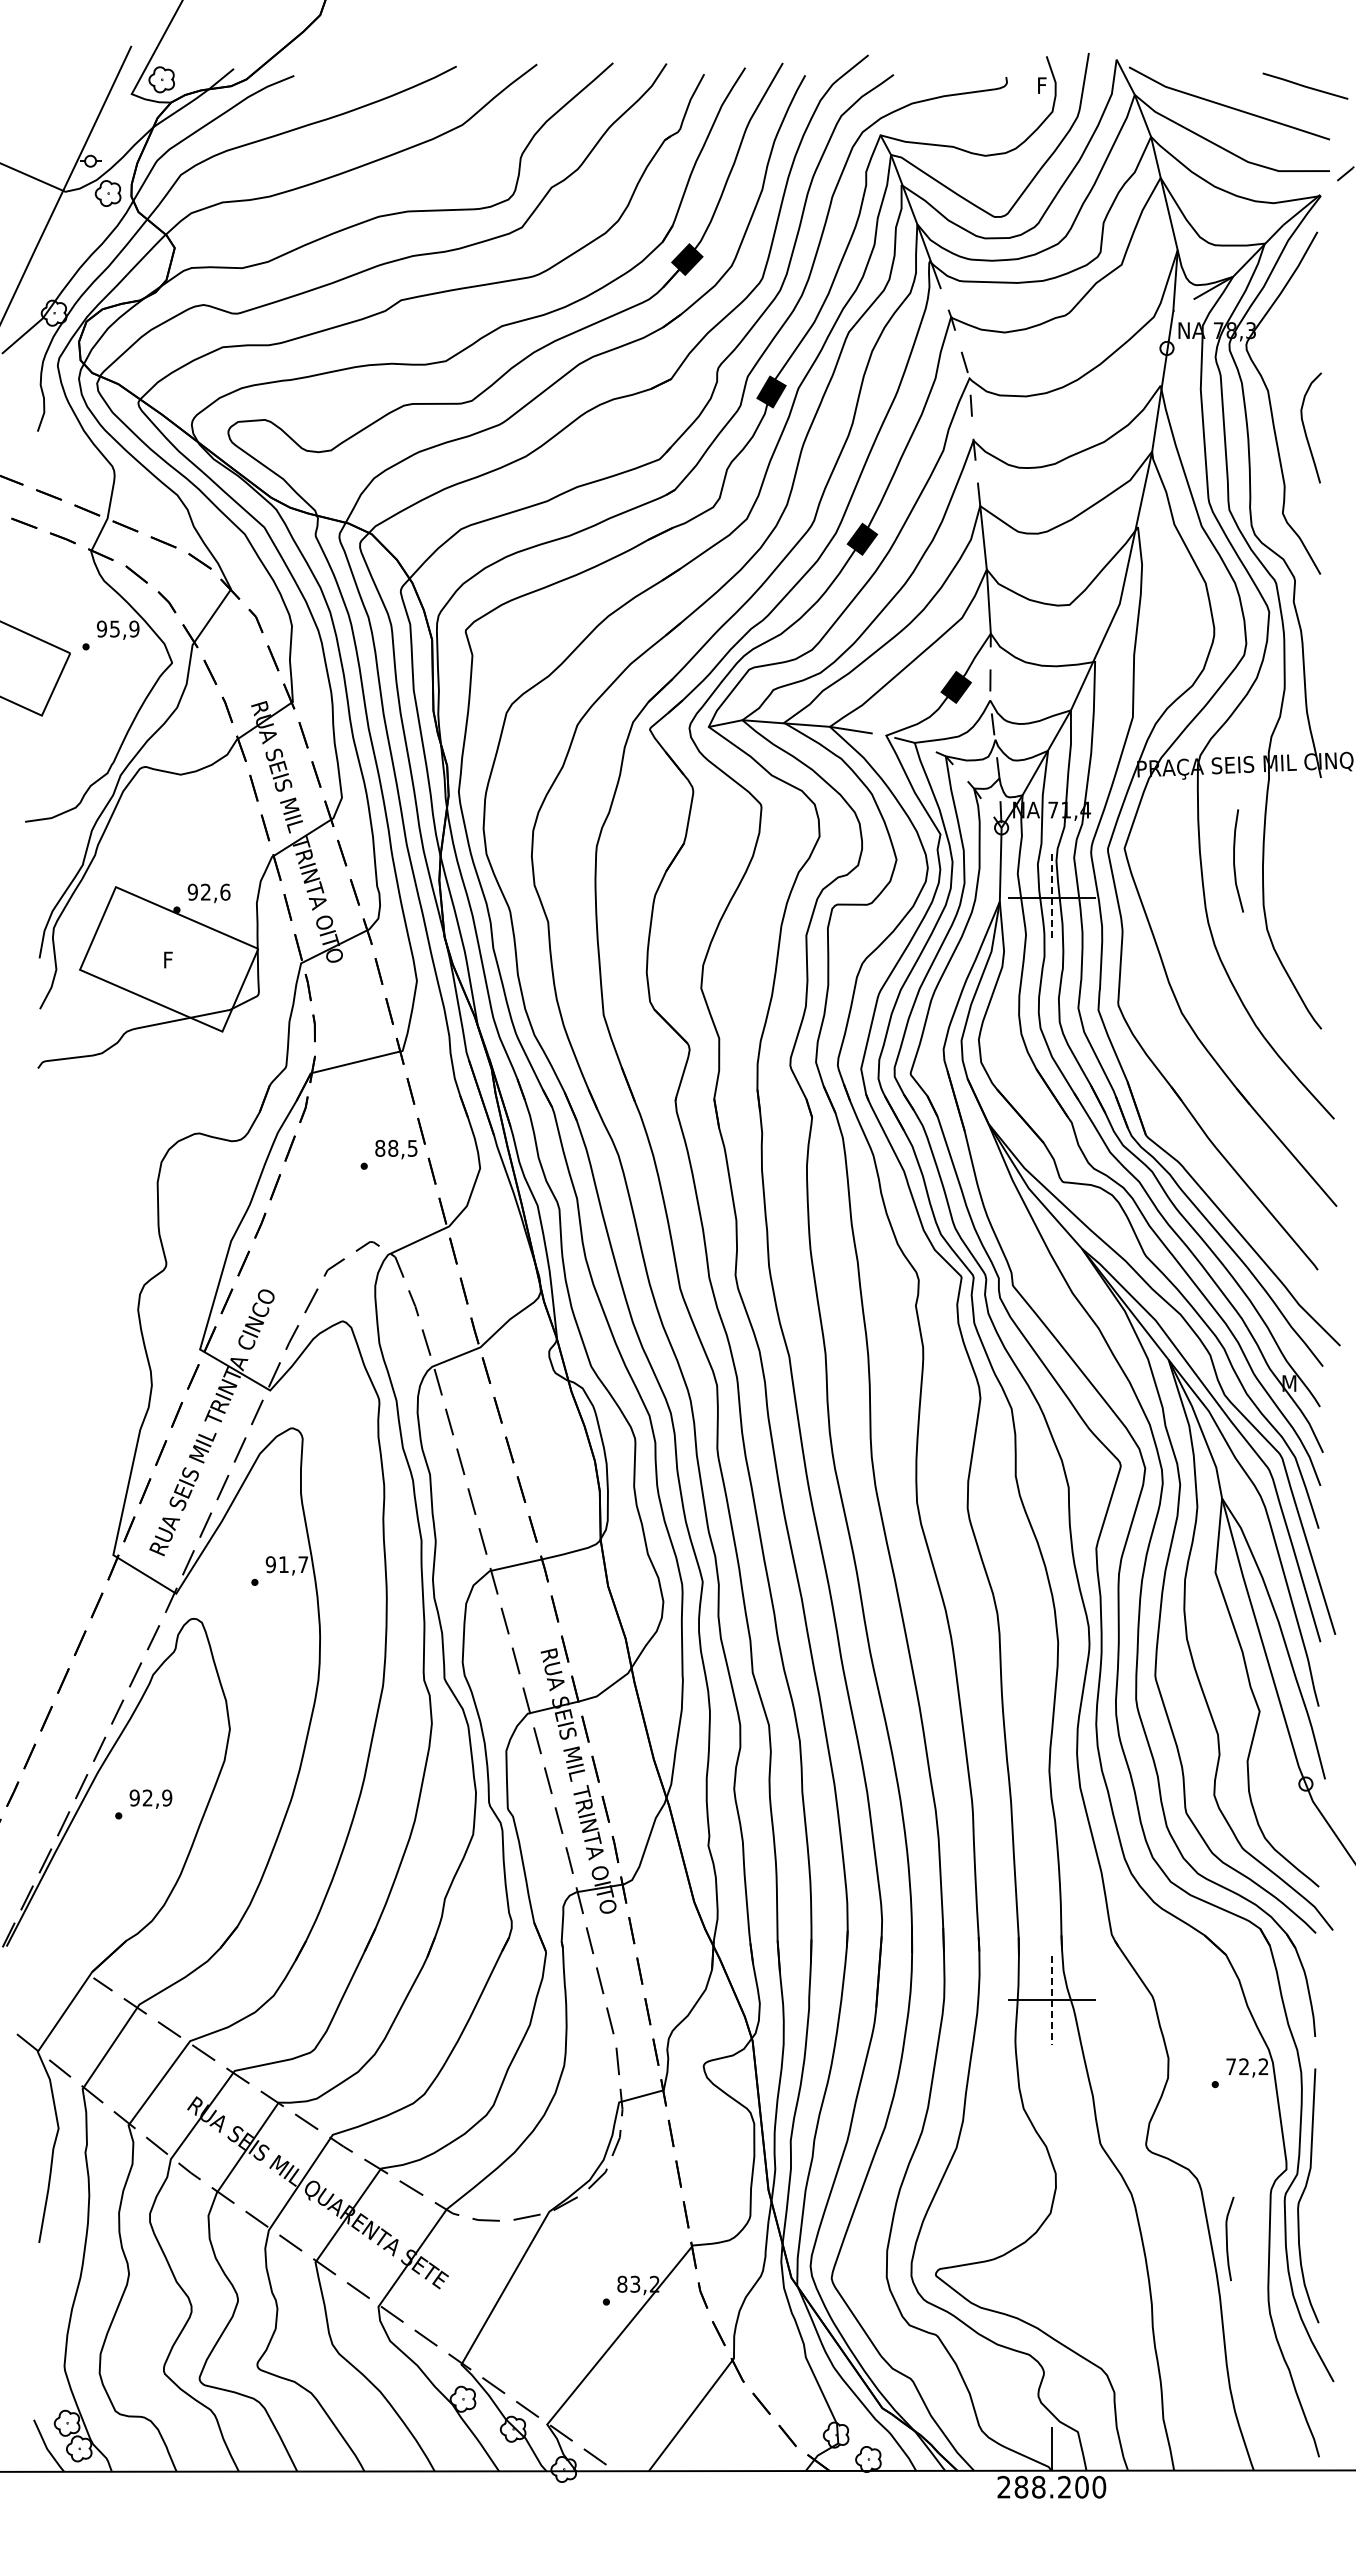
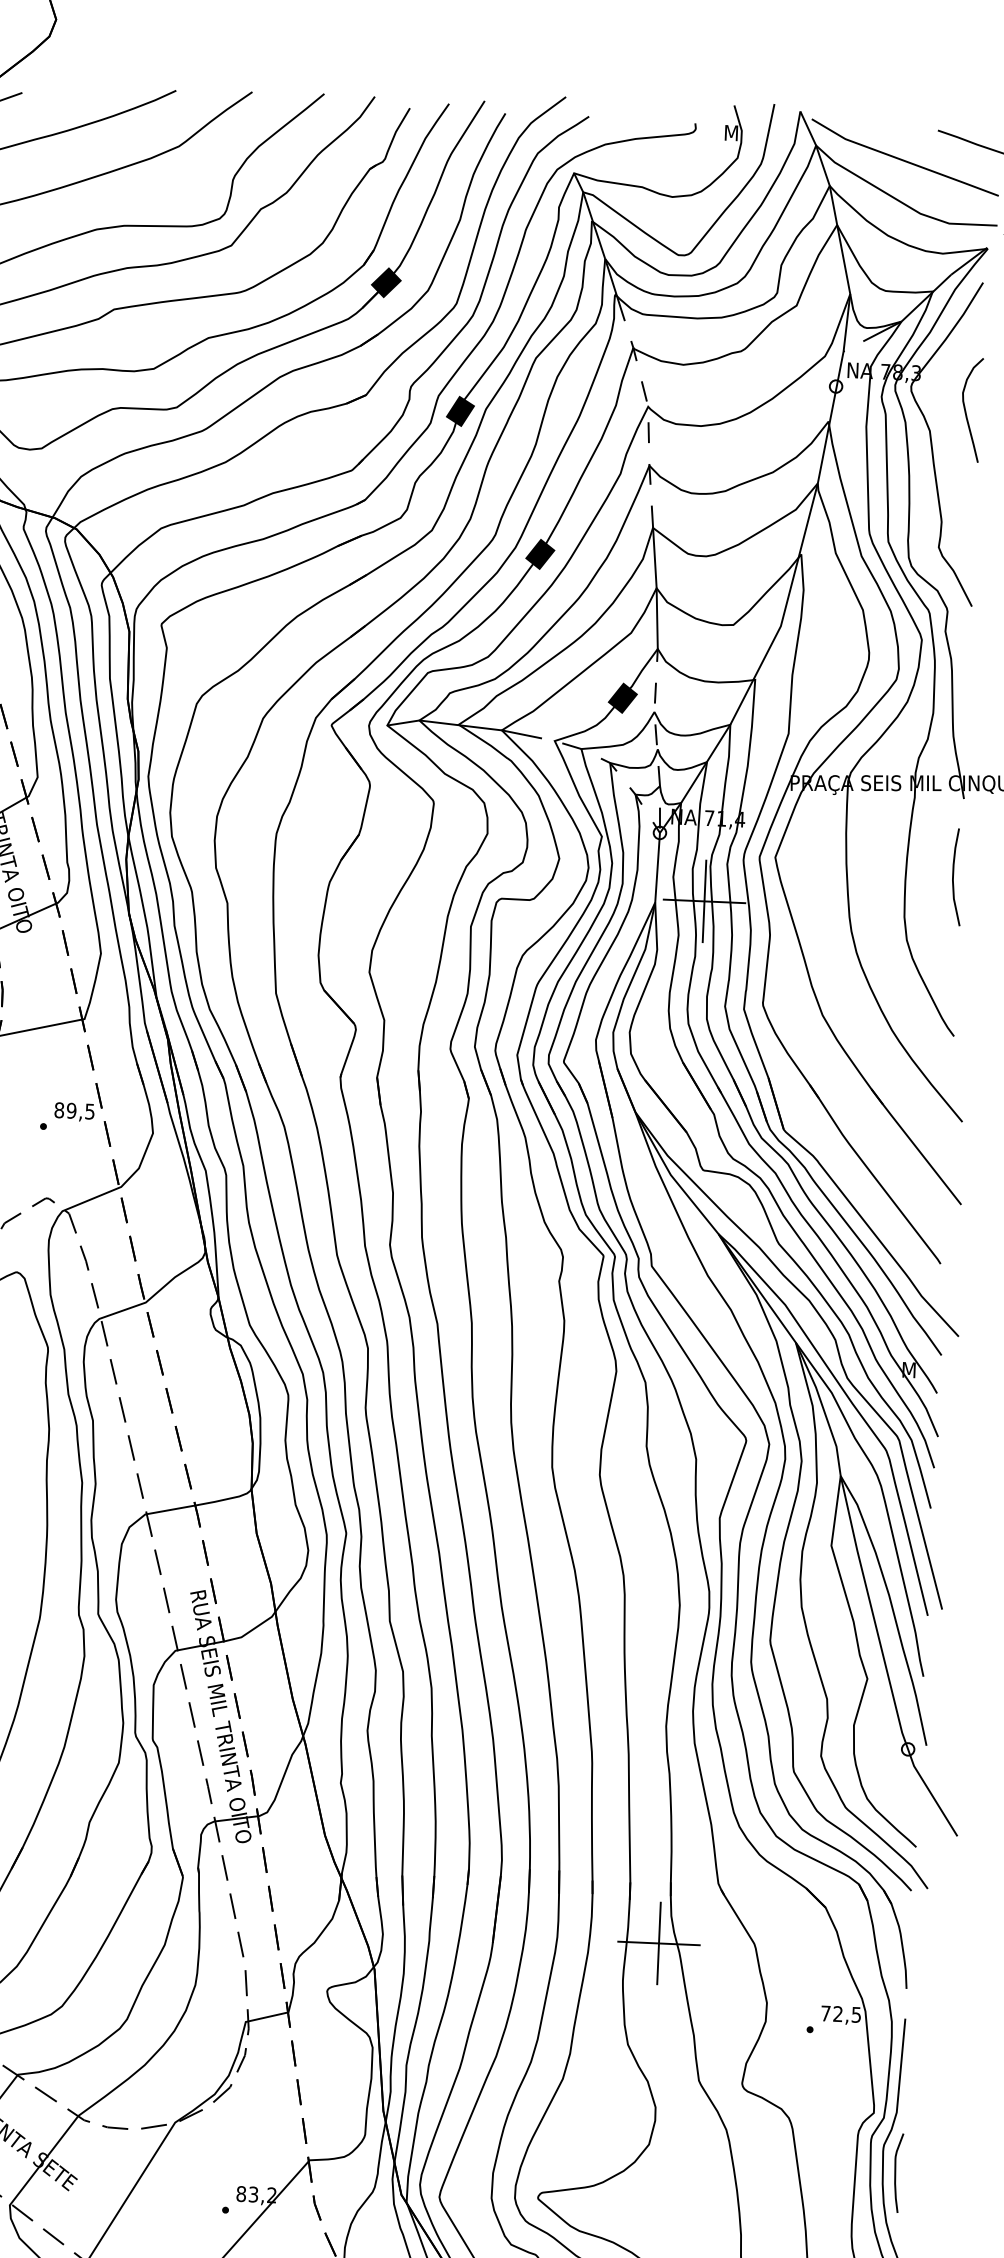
text: (1045, 85) -> (732, 132), F -> M
curve: (1305, 428) -> (966, 410), moved
curve: (1234, 860) -> (953, 876), moved
line: (1051, 898) -> (704, 901), dashed -> solid
text: (393, 1148) -> (71, 1110), 88,5 -> 89,5
line: (1051, 2000) -> (658, 1943), dashed -> solid
text: (1263, 2066) -> (856, 2014), 72,2 -> 72,5
curve: (1227, 2238) -> (895, 2172), moved

